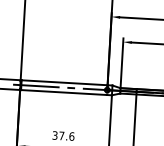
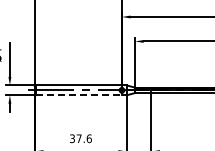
line: (64, 92) -> (79, 95), solid -> dashed

